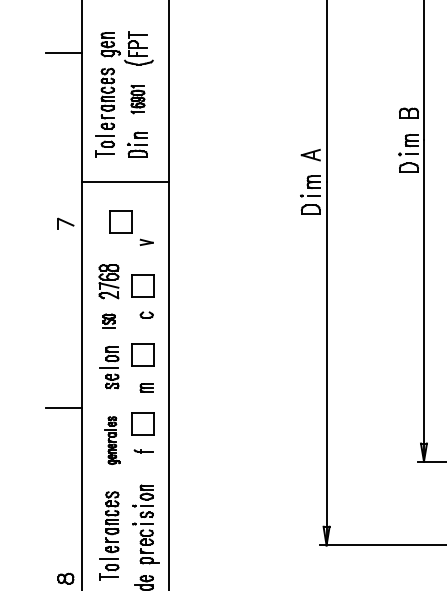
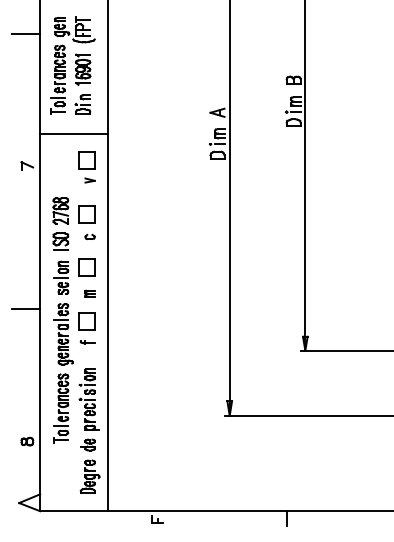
part: (138, 99) -> (83, 69), size x1.43
part: (120, 221) -> (86, 160), moved
part: (108, 320) -> (60, 241), size x1.67
part: (112, 440) -> (63, 334), size x1.67

